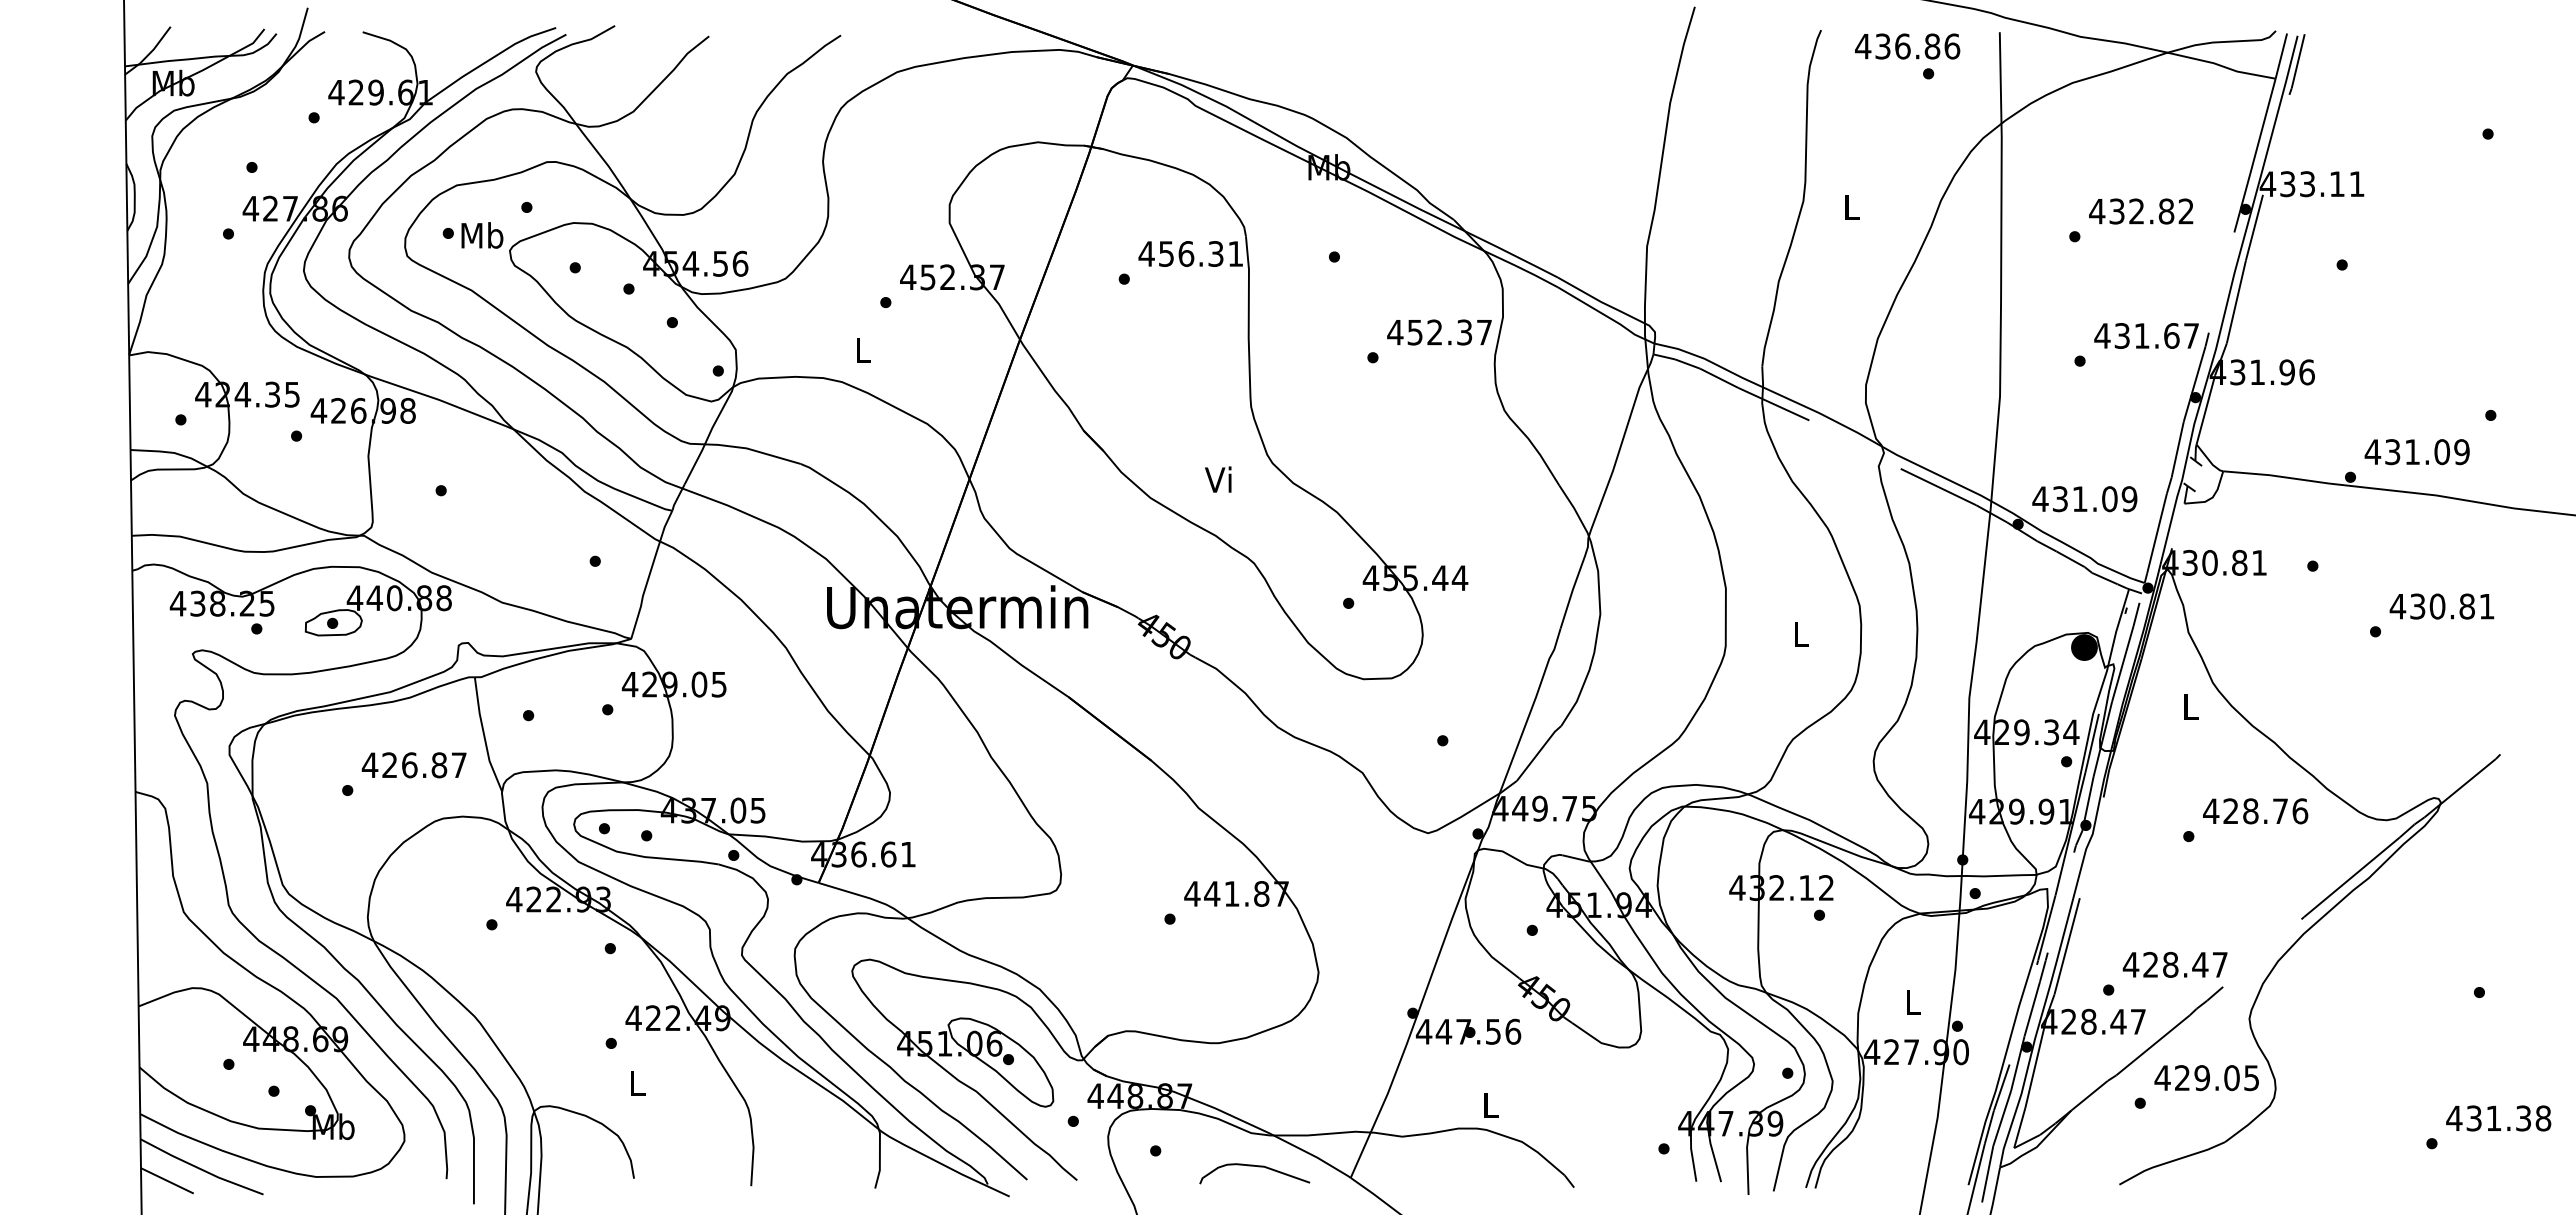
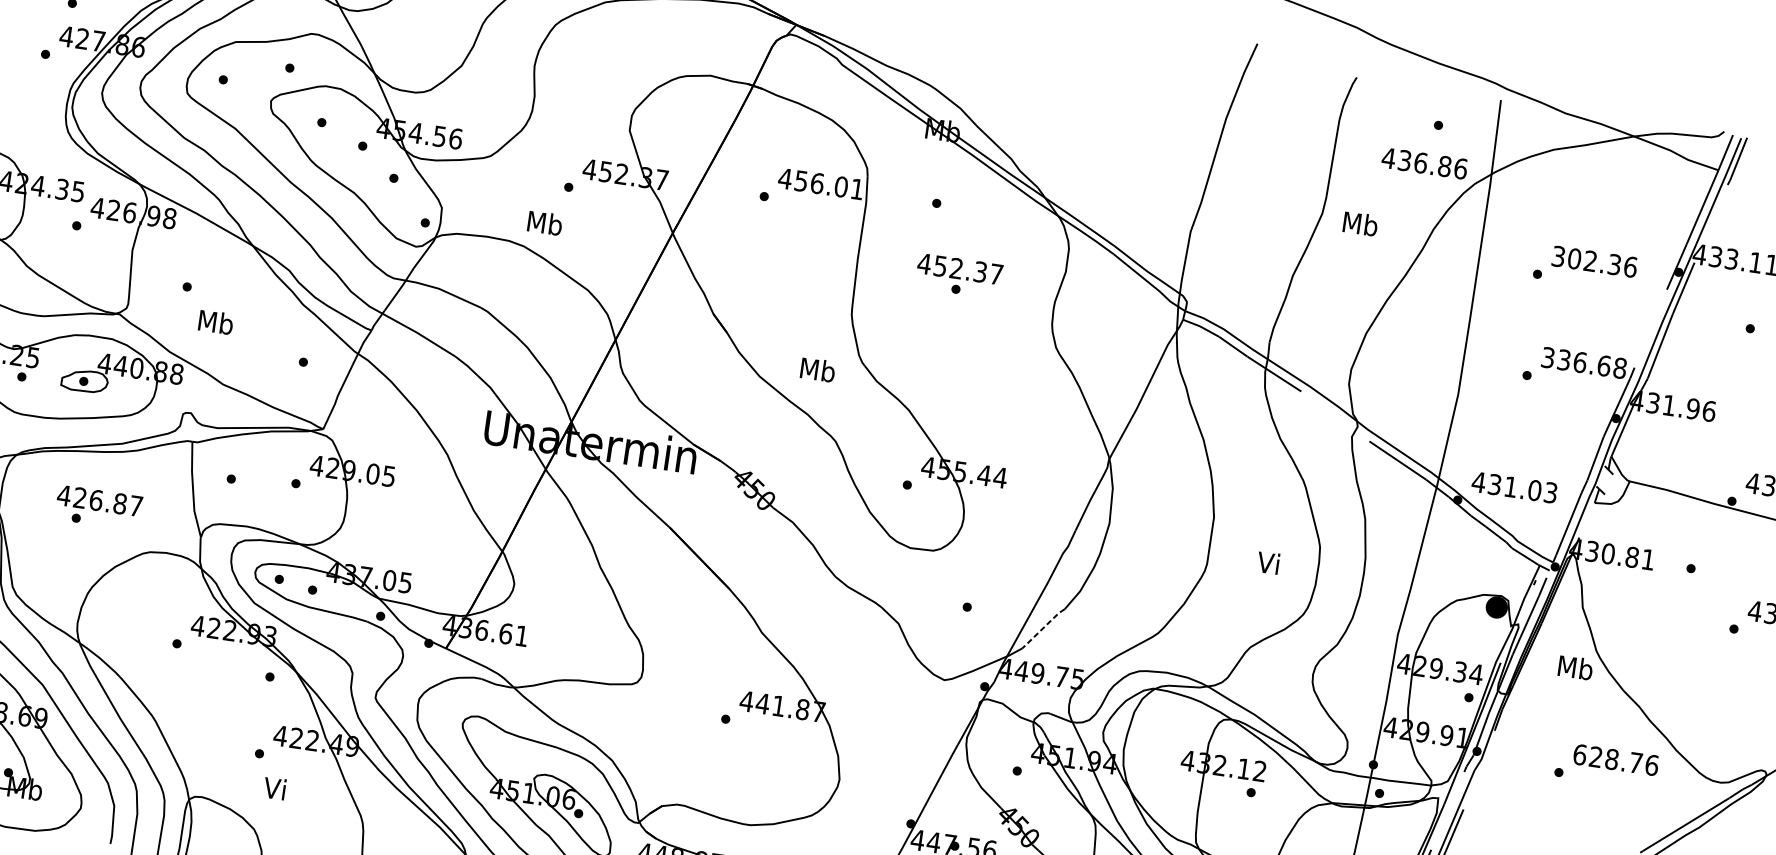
text: (1907, 46) -> (1424, 163), moved
text: (1851, 206) -> (1360, 223), L -> Mb
text: (2141, 211) -> (1594, 261), 432.82 -> 302.36
text: (482, 235) -> (216, 322), moved
text: (1215, 253) -> (840, 186), 456.31 -> 456.01
text: (1439, 332) -> (960, 269), moved
text: (2146, 335) -> (1583, 362), 431.67 -> 336.68
text: (863, 349) -> (545, 222), L -> Mb
text: (1219, 479) -> (817, 369), Vi -> Mb
text: (2129, 498) -> (1550, 492), 431.09 -> 431.03
text: (1799, 633) -> (1268, 562), L -> Vi
text: (2190, 706) -> (1575, 667), L -> Mb
line: (1538, 752) -> (1043, 627), solid -> dashed
text: (413, 765) -> (99, 500), moved
text: (2211, 811) -> (1580, 754), 428.76 -> 628.76
text: (635, 1082) -> (274, 788), L -> Vi

